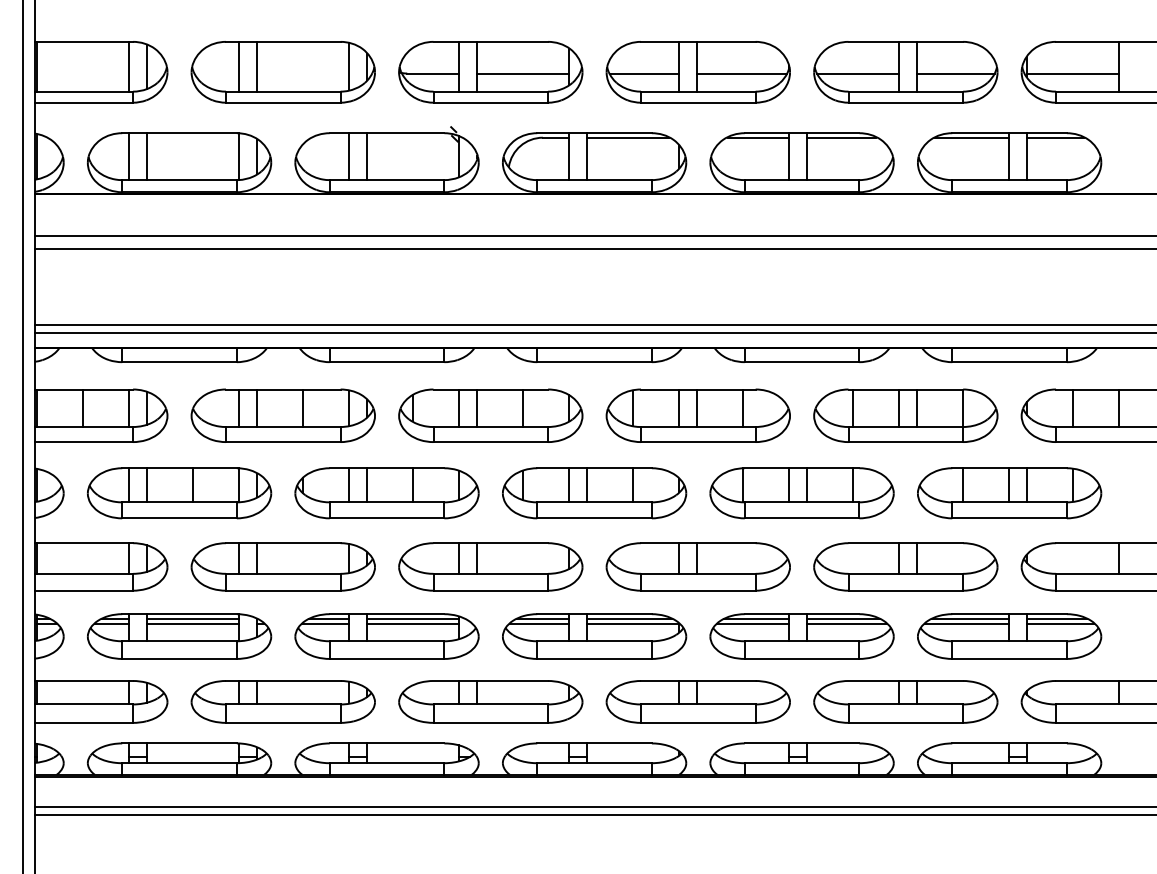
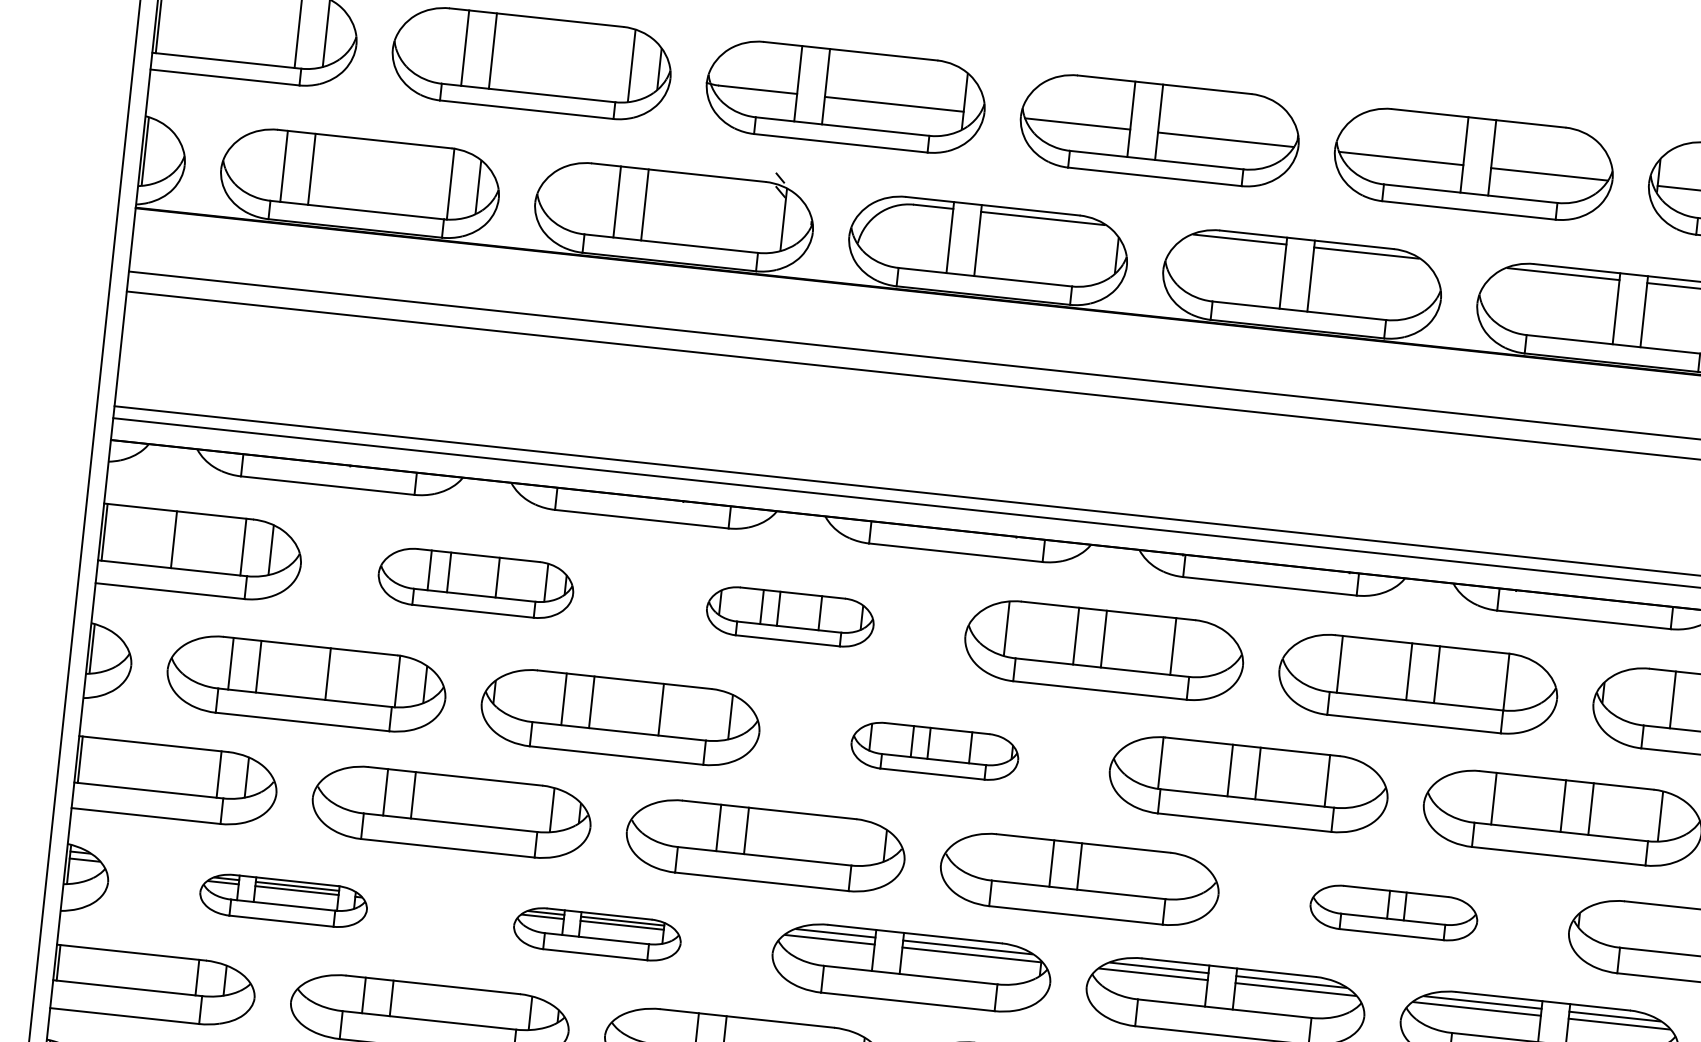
part: (282, 415) -> (474, 582), size x0.7
part: (490, 415) -> (789, 616), size x0.6
part: (594, 493) -> (934, 751), size x0.6
part: (905, 566) -> (1393, 912), size x0.6
part: (179, 636) -> (283, 900), size x0.6
part: (386, 636) -> (596, 934), size x0.6

